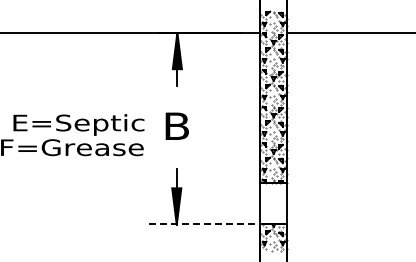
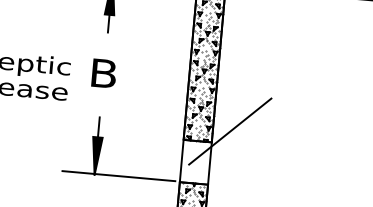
line: (303, 171) -> (229, 131), added
line: (200, 223) -> (119, 175), dashed -> solid

